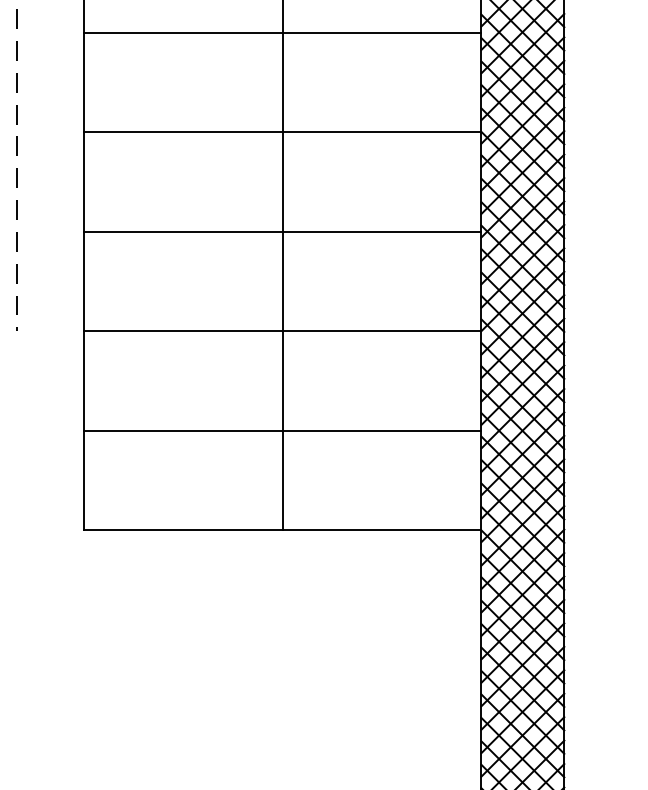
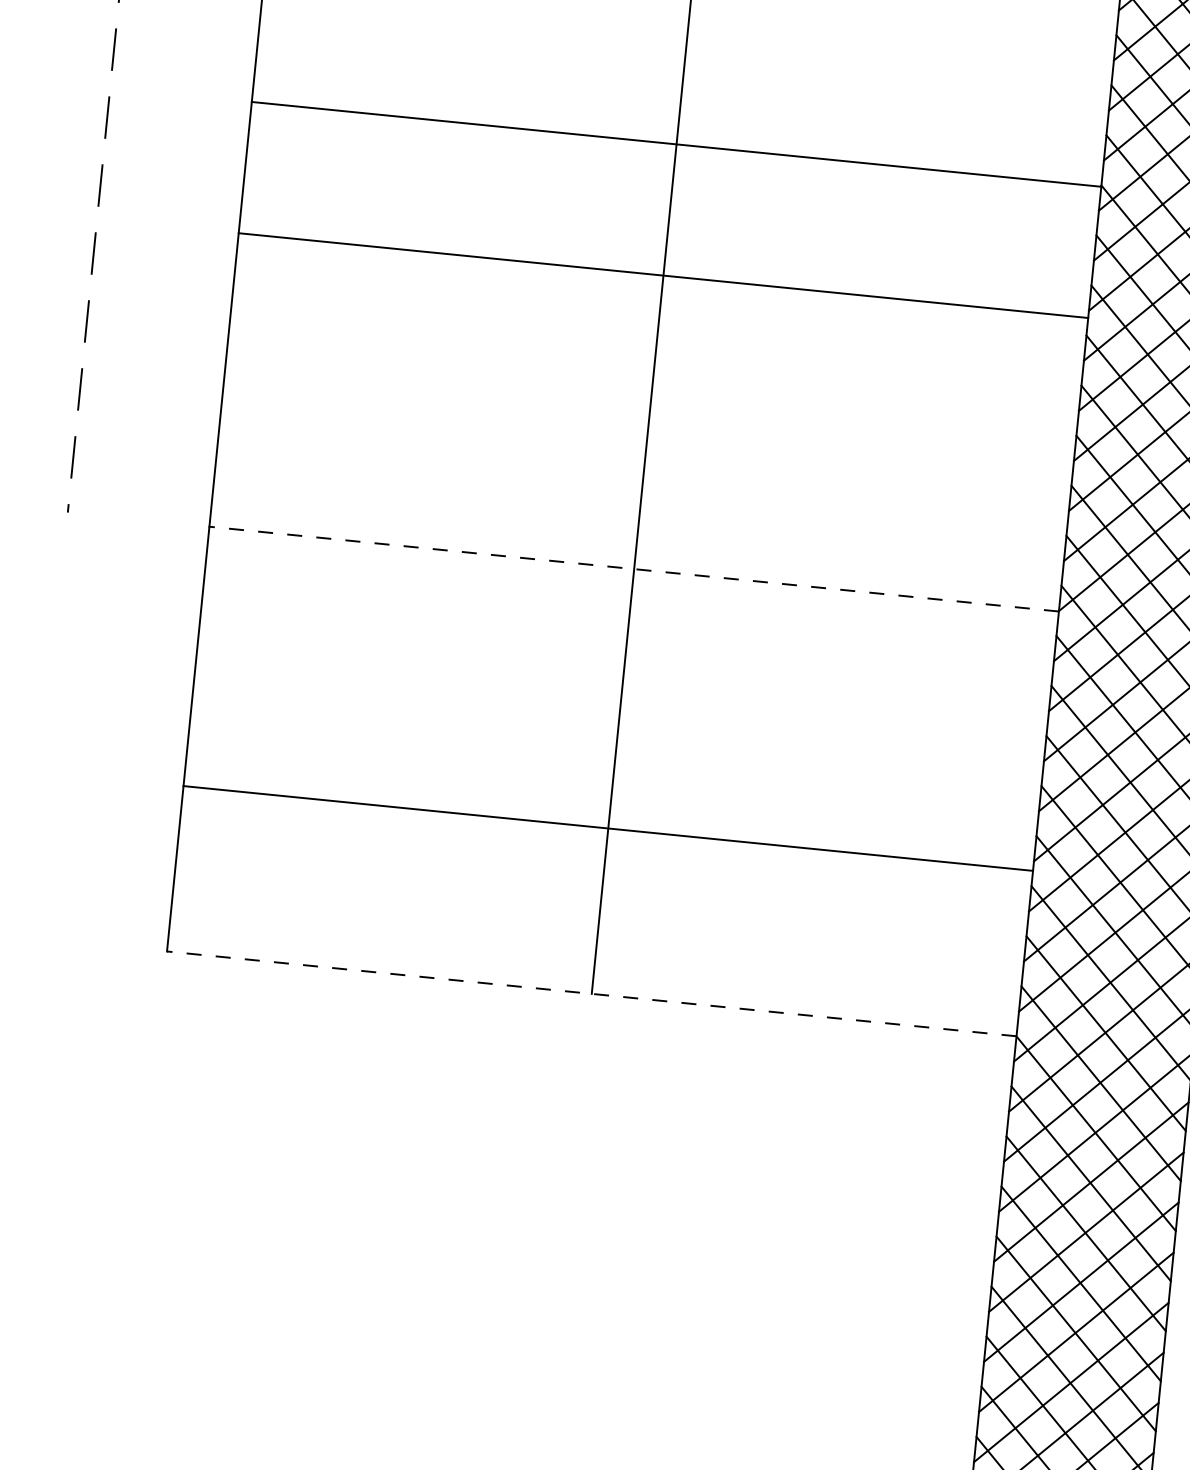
line: (282, 231) -> (663, 274), moved
line: (282, 331) -> (634, 569), solid -> dashed
line: (282, 430) -> (608, 827), moved
line: (282, 530) -> (591, 994), solid -> dashed

